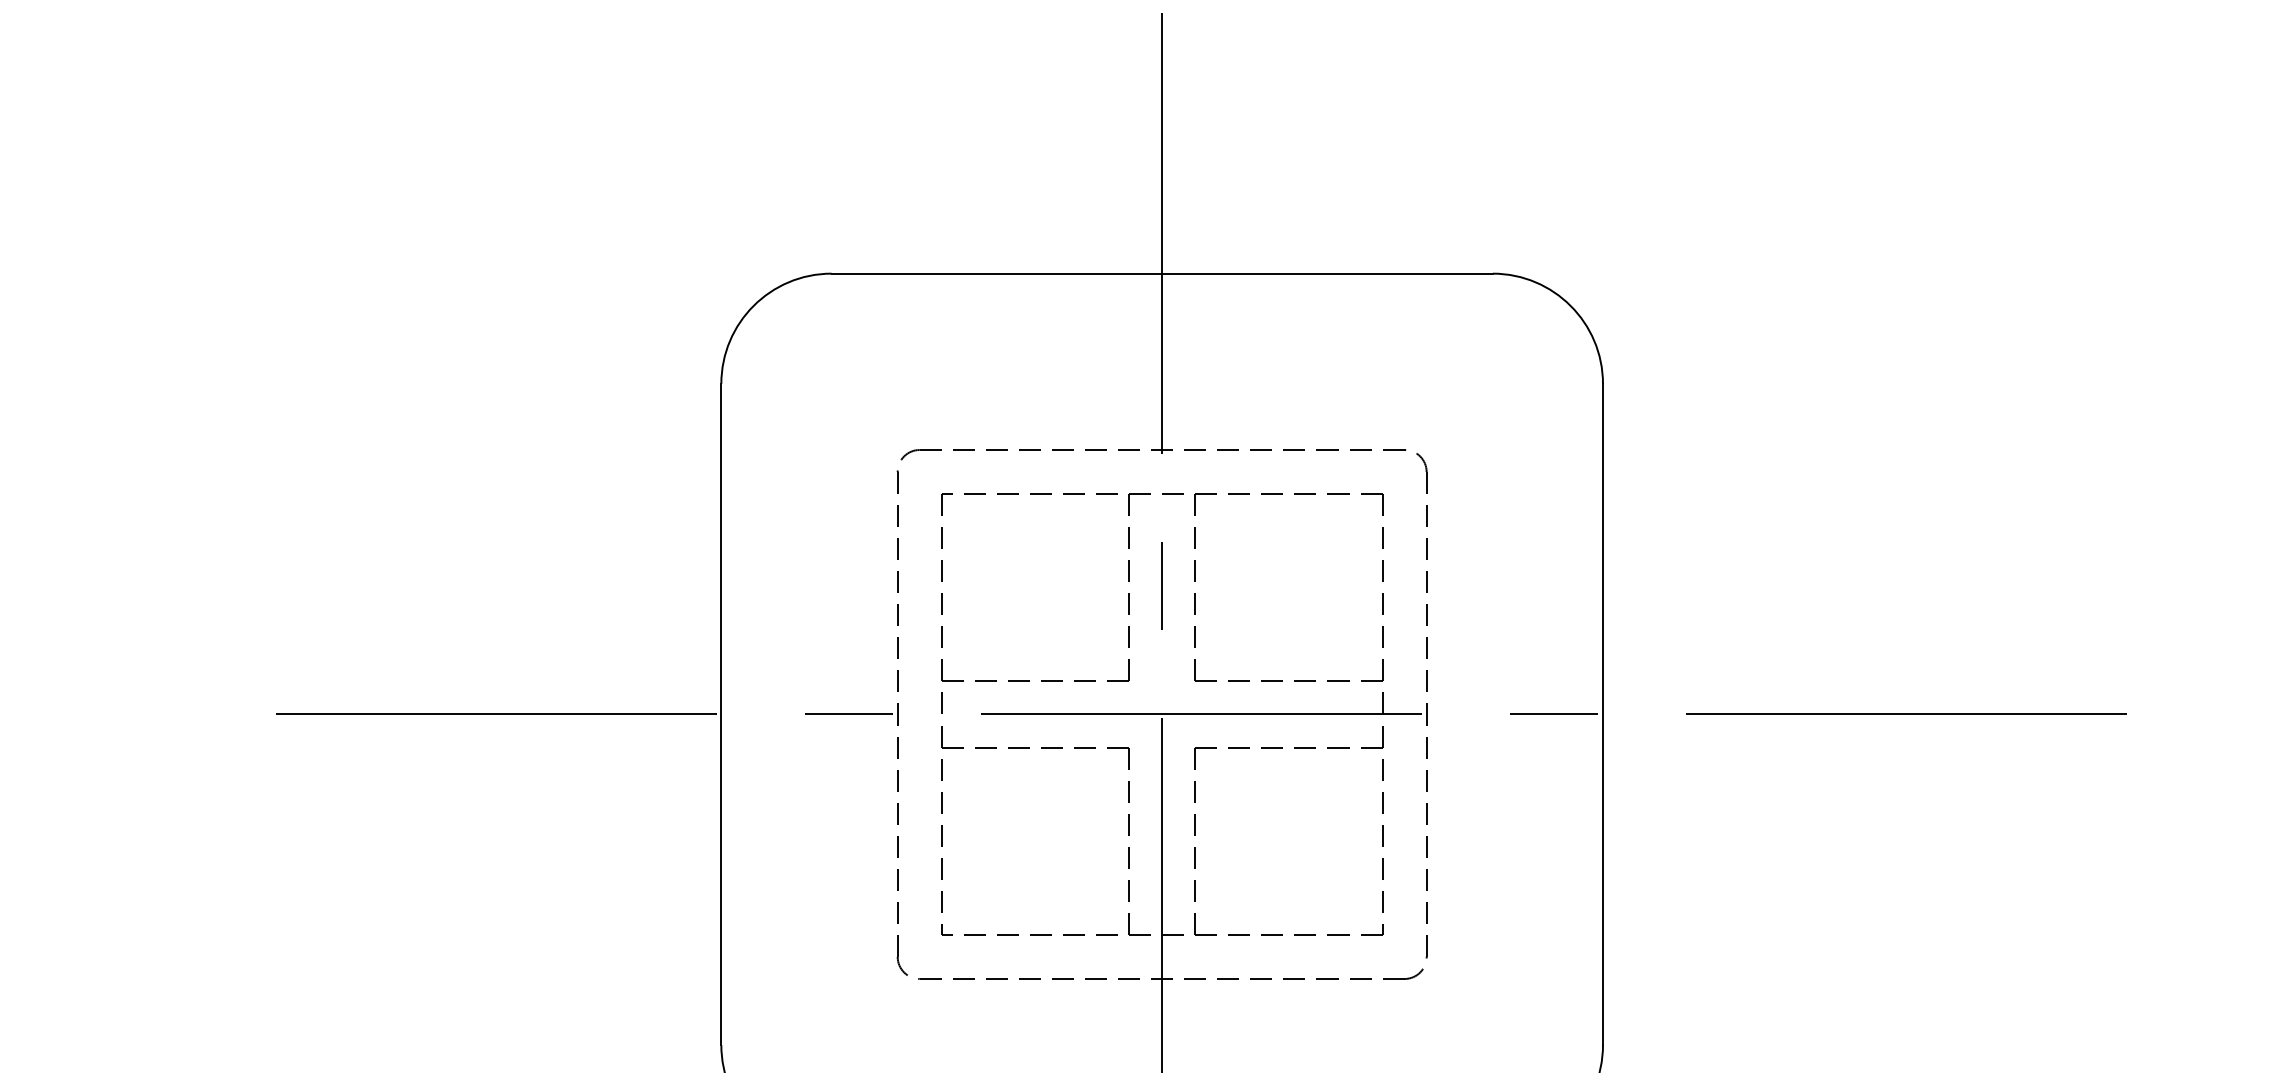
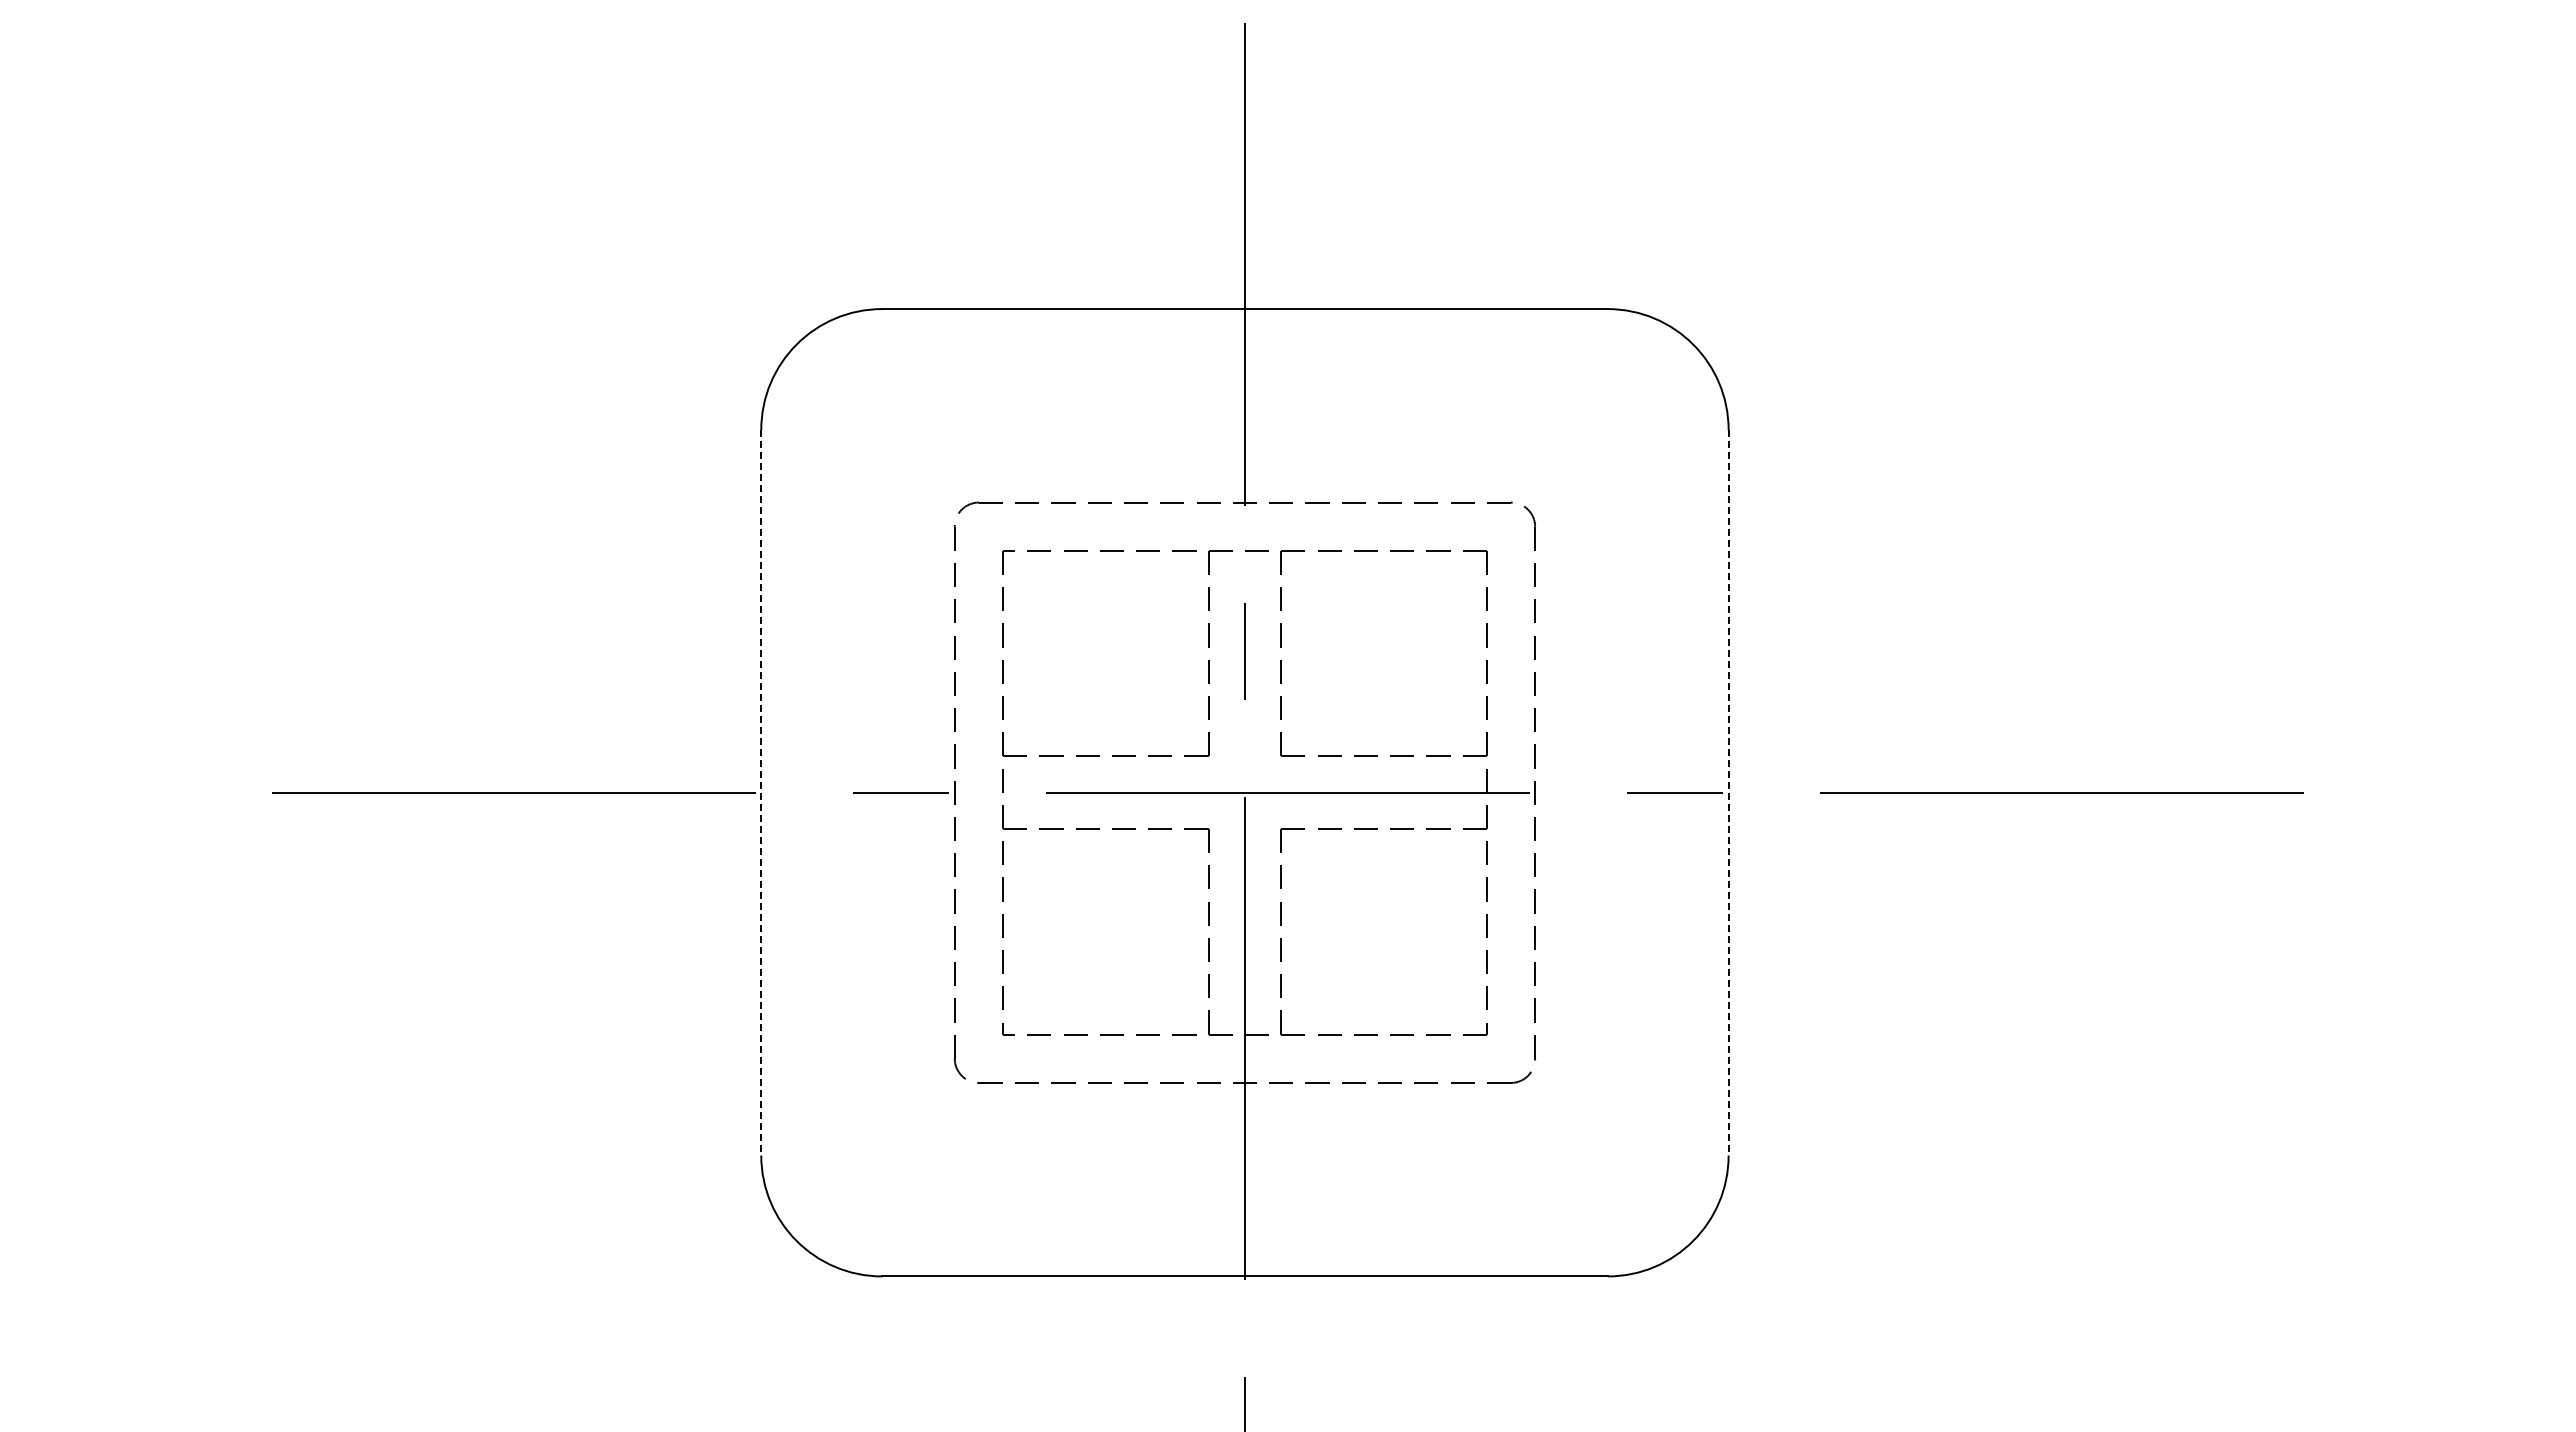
line: (721, 714) -> (761, 792), solid -> dashed
line: (1602, 714) -> (1728, 792), solid -> dashed

